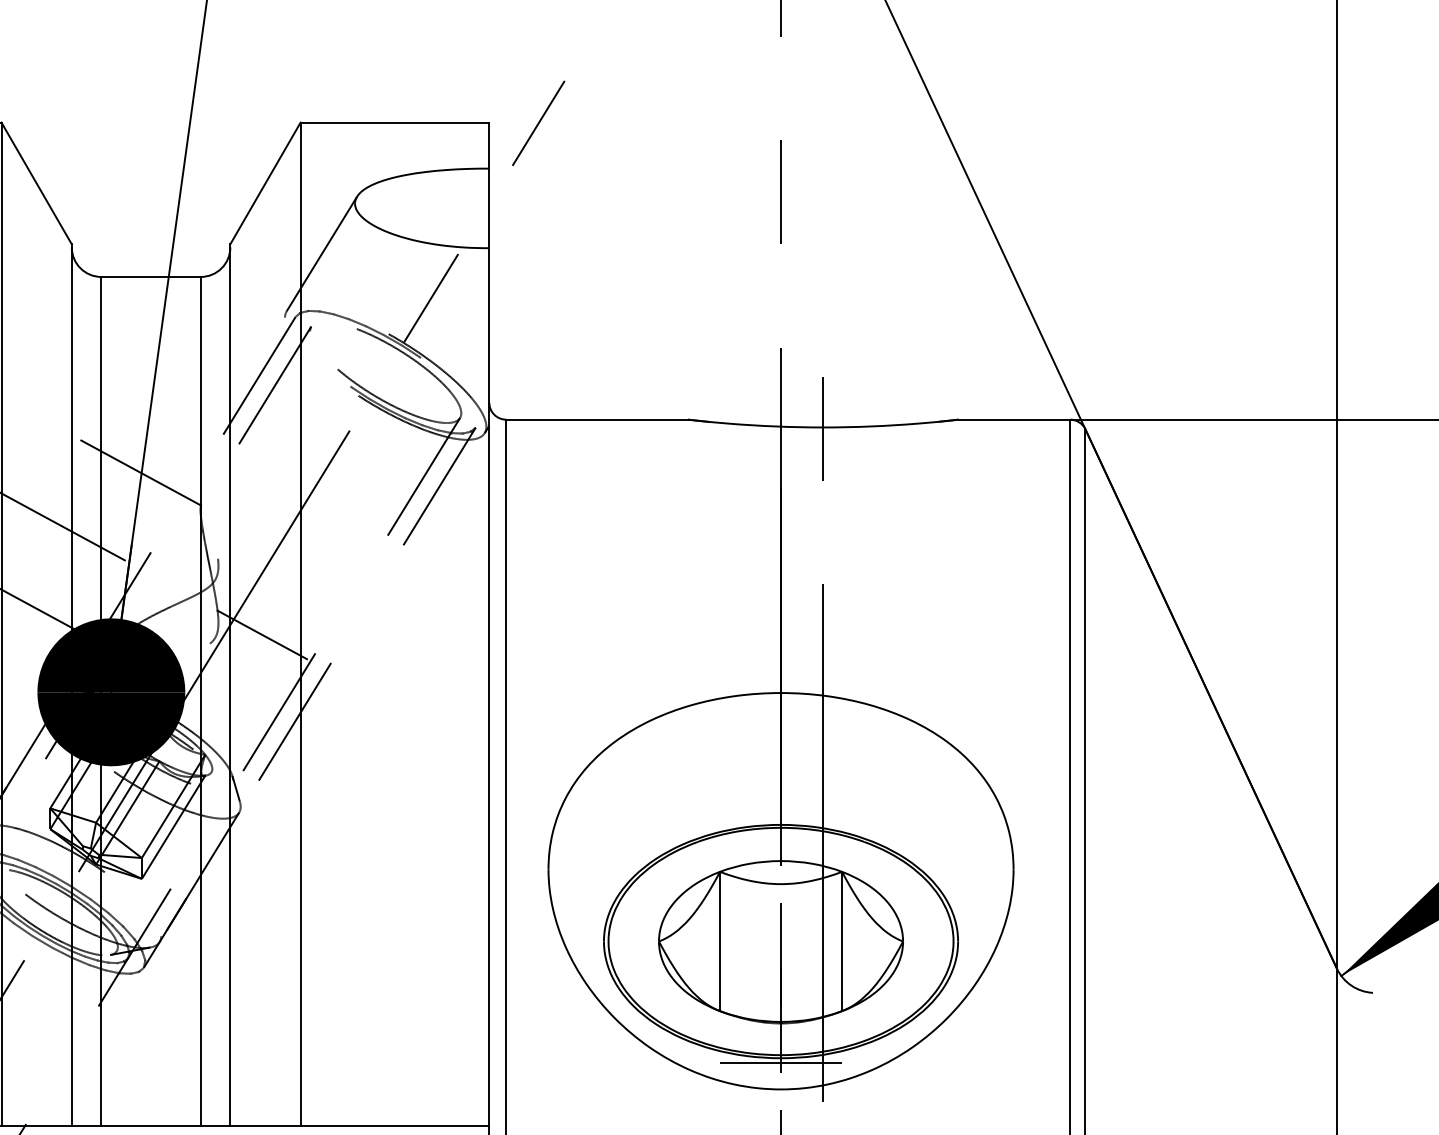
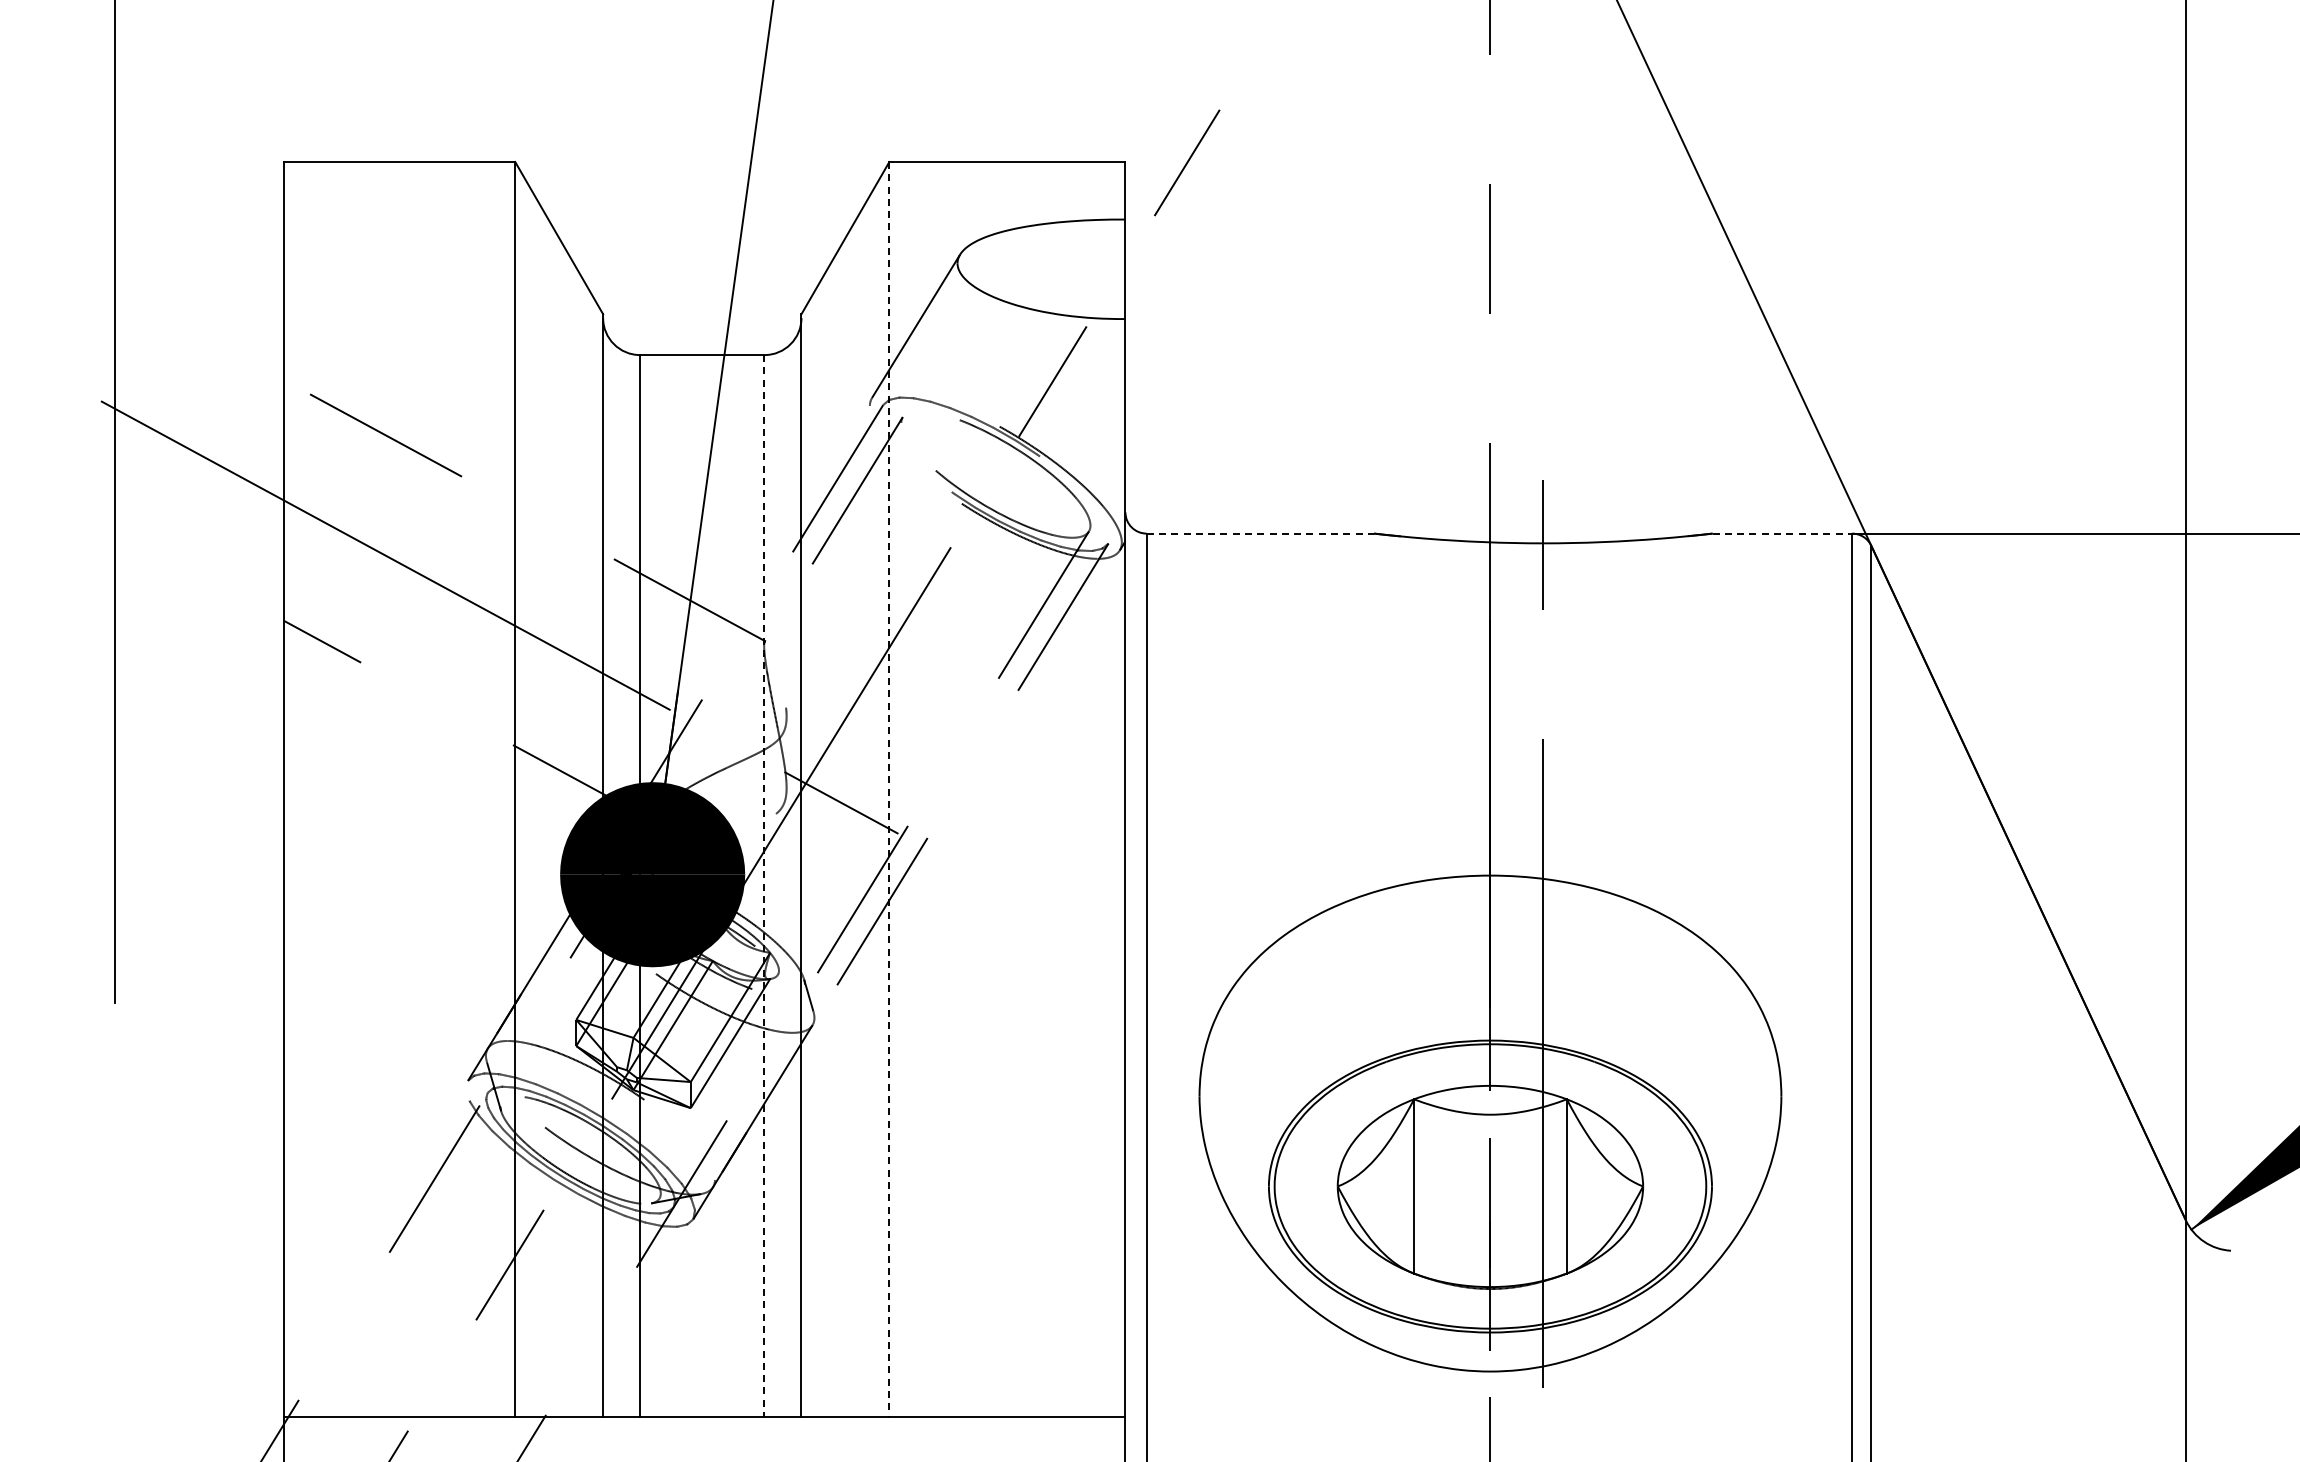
line: (597, 419) -> (1260, 533), solid -> dashed
line: (1014, 419) -> (1782, 533), solid -> dashed
line: (300, 624) -> (889, 789), solid -> dashed
line: (200, 701) -> (764, 886), solid -> dashed
line: (781, 1063) -> (1490, 1338), removed

